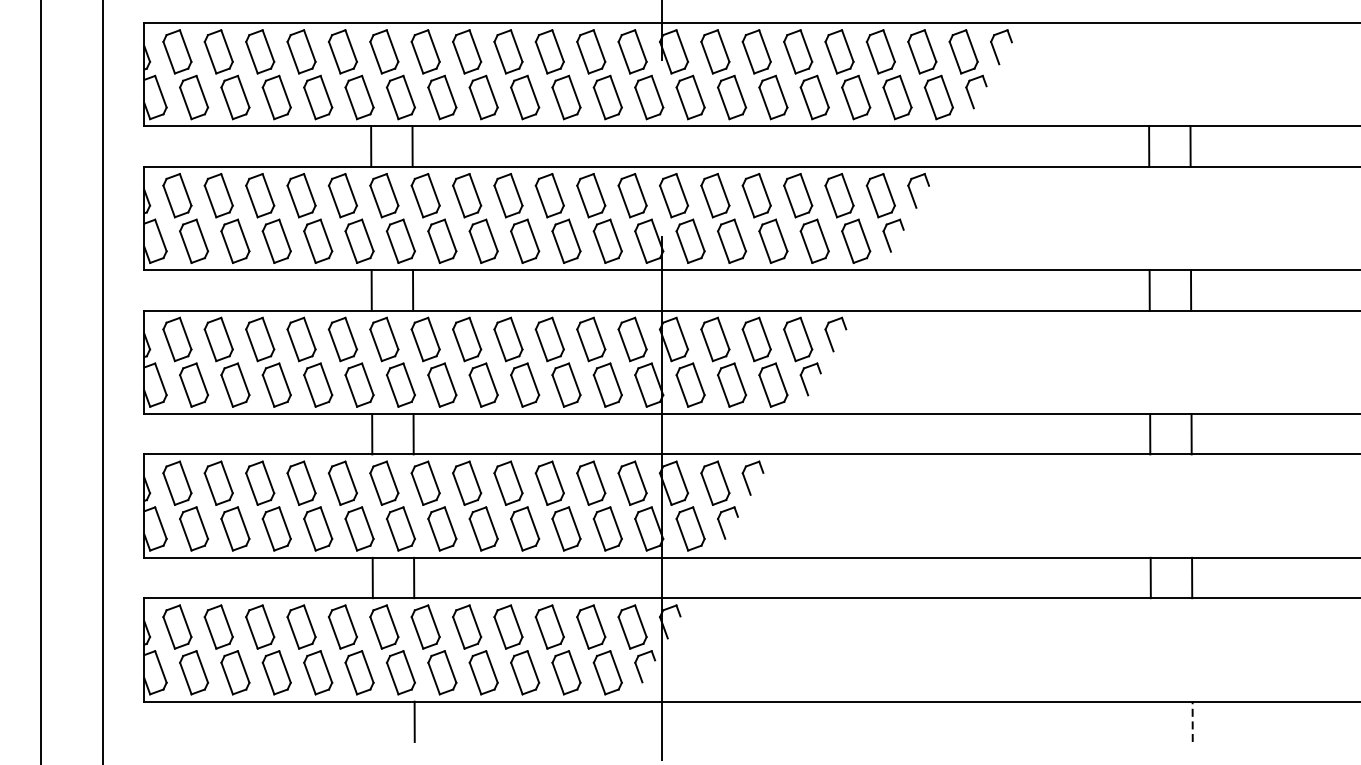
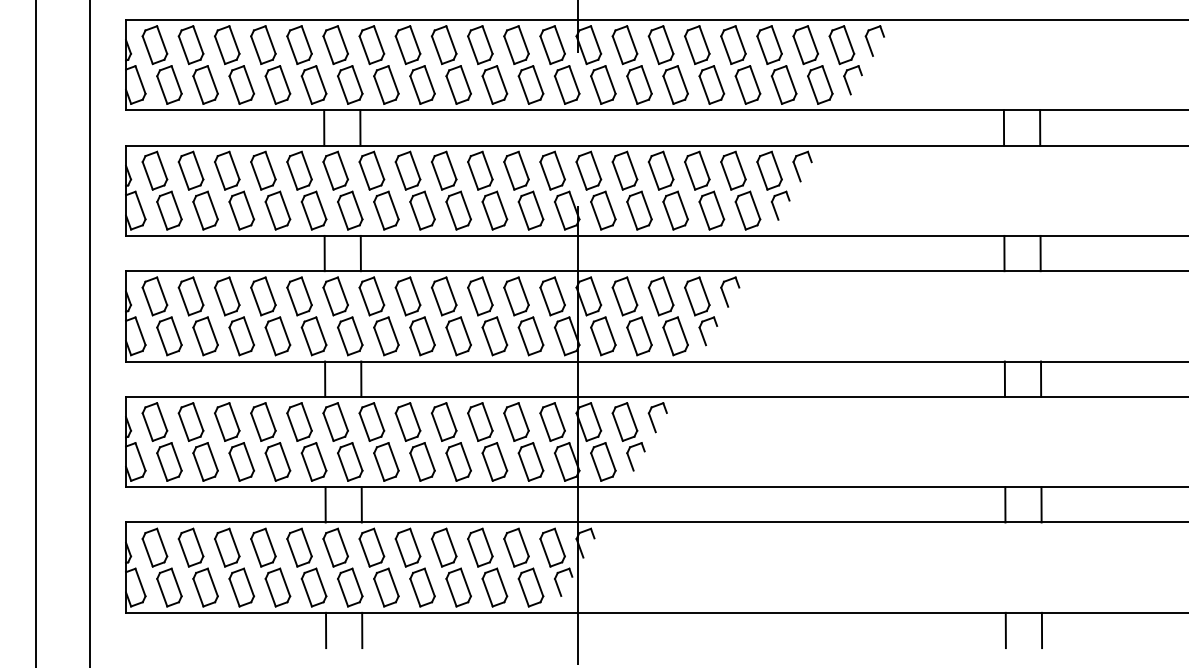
line: (373, 721) -> (326, 630), added
line: (1150, 721) -> (1005, 630), added
line: (1193, 721) -> (1042, 630), dashed -> solid

